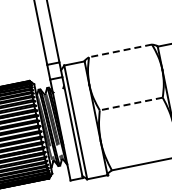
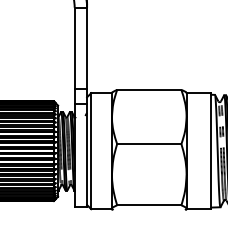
line: (119, 50) -> (148, 89), dashed -> solid
line: (130, 104) -> (148, 144), dashed -> solid

